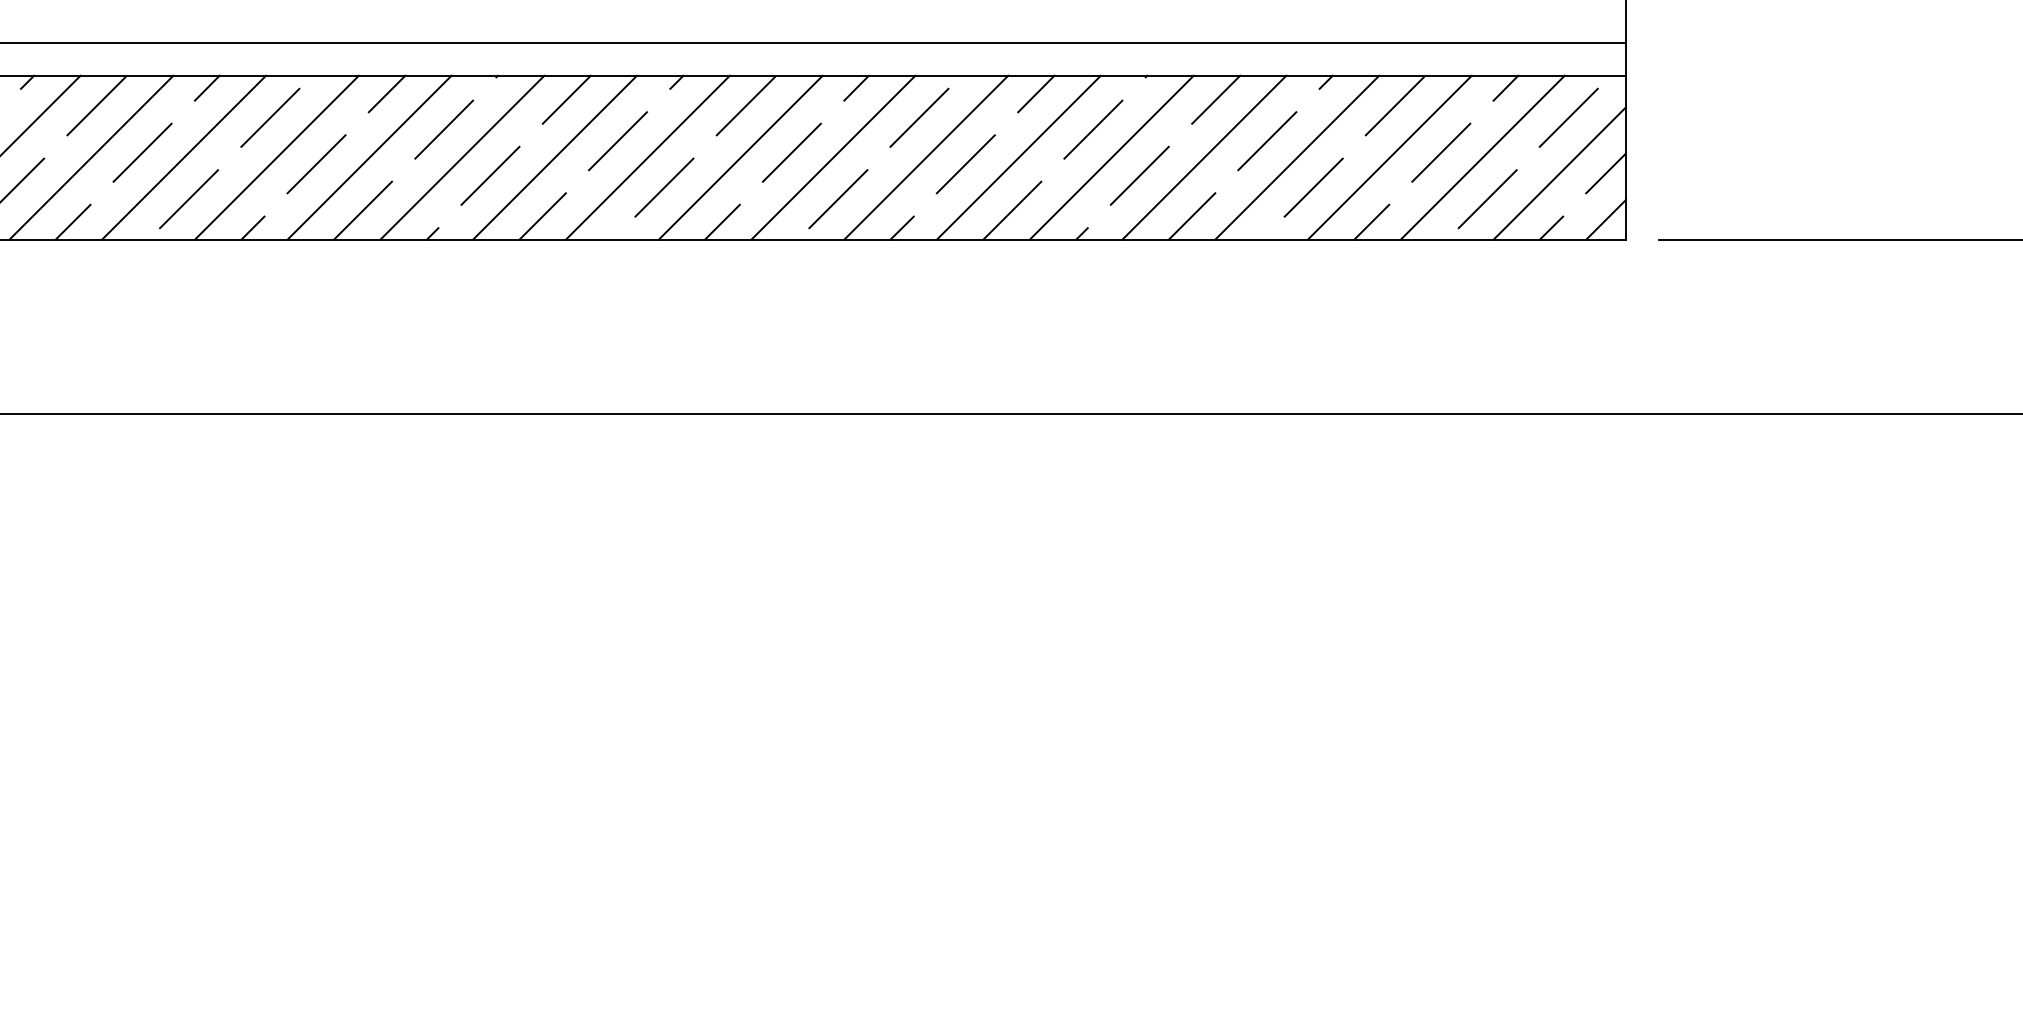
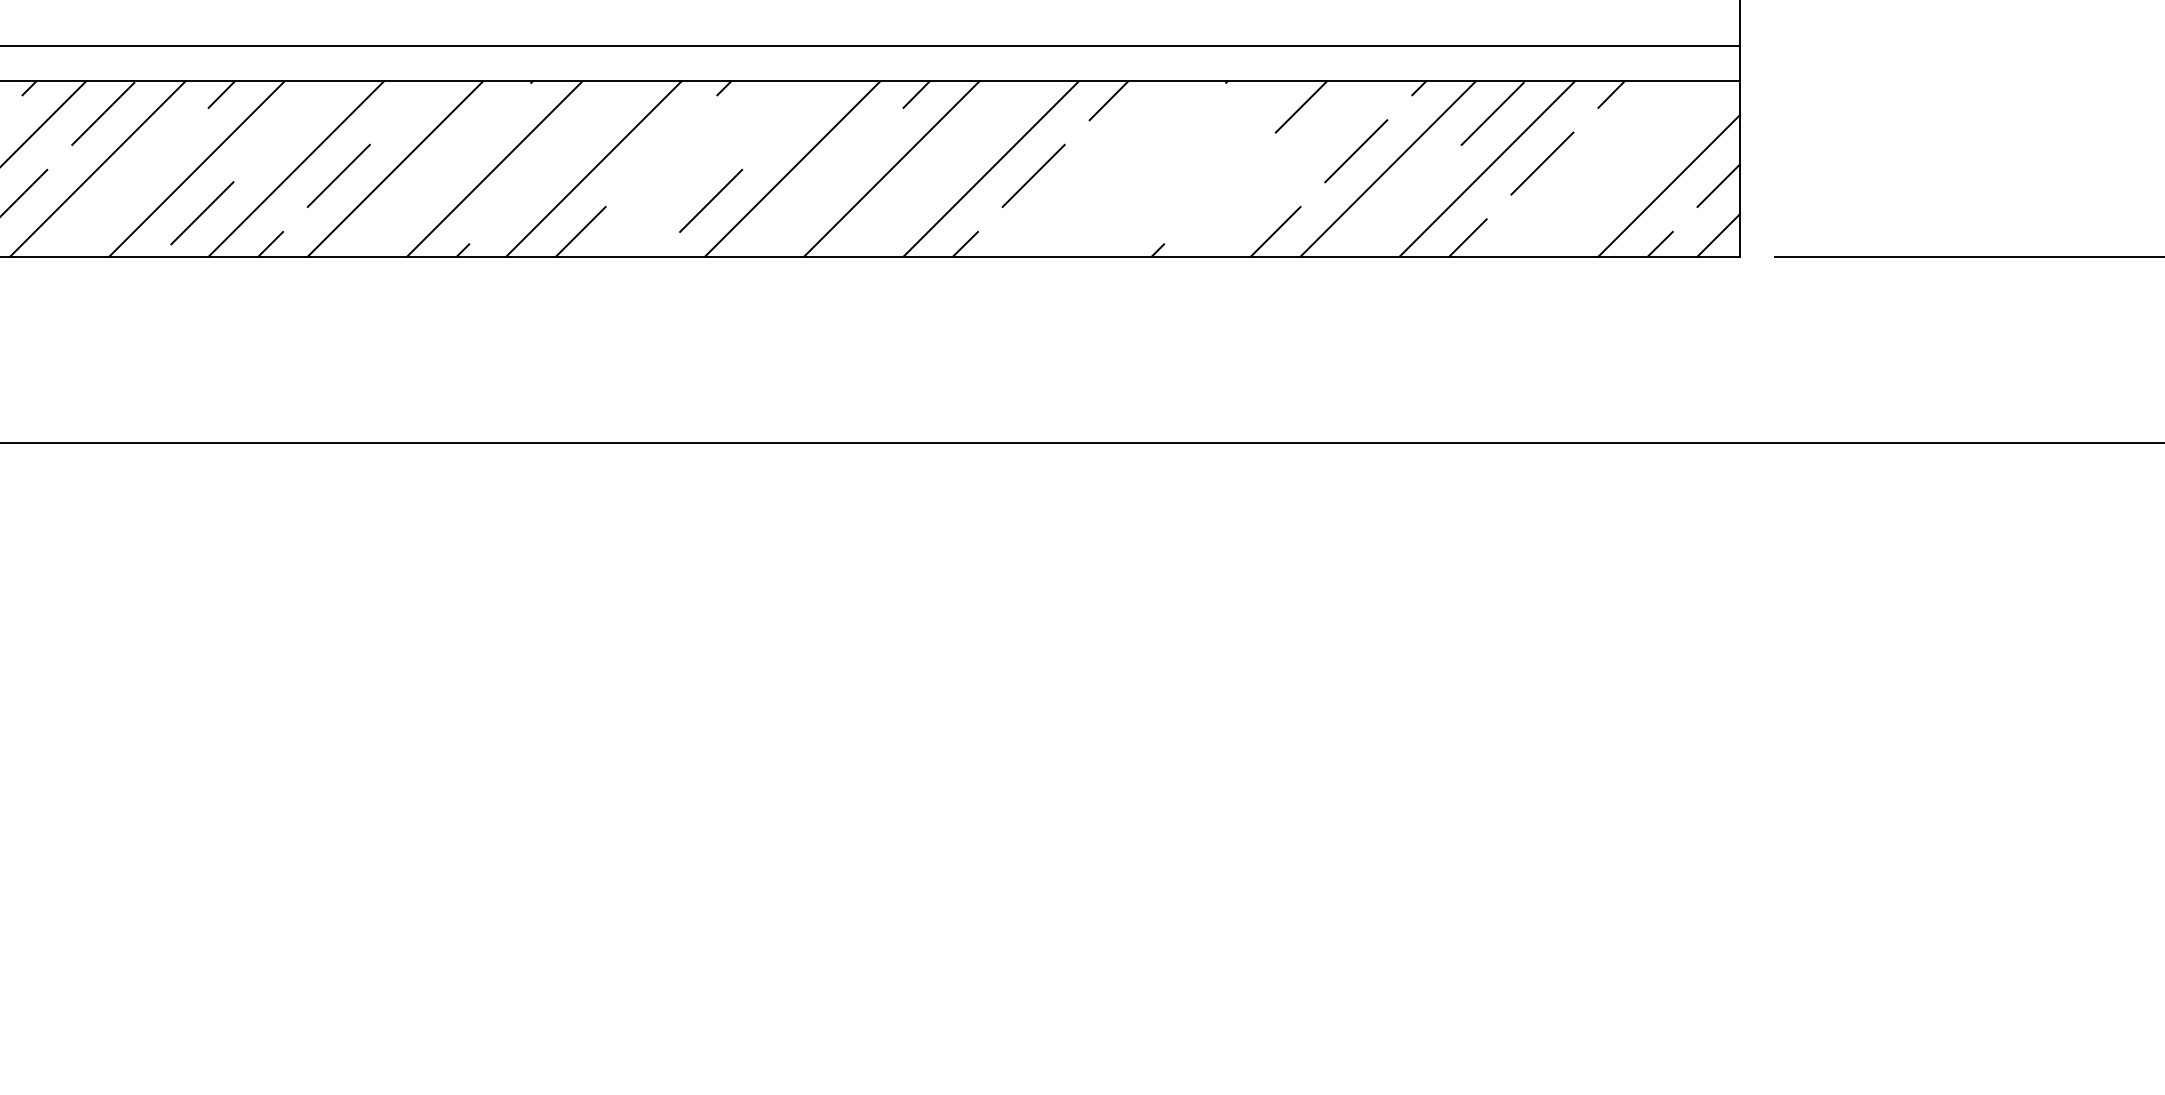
line: (386, 93) -> (413, 100), removed
line: (566, 99) -> (606, 106), removed
line: (745, 106) -> (797, 114), removed
line: (270, 117) -> (289, 125), removed
line: (919, 117) -> (984, 125), removed
line: (1568, 117) -> (1678, 125), removed
line: (444, 129) -> (475, 138), removed
line: (1093, 129) -> (1170, 138), removed
line: (617, 141) -> (660, 151), removed
line: (142, 152) -> (152, 163), removed
line: (791, 152) -> (847, 163), removed
line: (647, 157) -> (692, 168), removed
line: (1018, 157) -> (1089, 168), removed
line: (1111, 157) -> (1189, 168), removed
line: (1204, 157) -> (1289, 168), removed
line: (1482, 157) -> (1586, 168), removed
line: (490, 175) -> (524, 187), removed
line: (1139, 175) -> (1219, 187), removed
line: (1313, 187) -> (1405, 200), removed
line: (838, 199) -> (897, 213), removed
line: (1487, 199) -> (1591, 213), removed
line: (362, 210) -> (388, 225), removed
line: (1012, 210) -> (1083, 225), removed
line: (72, 221) -> (77, 237), removed
line: (721, 221) -> (772, 237), removed

